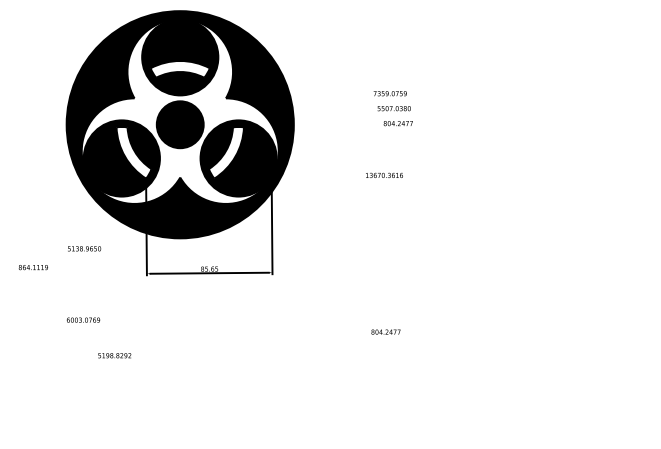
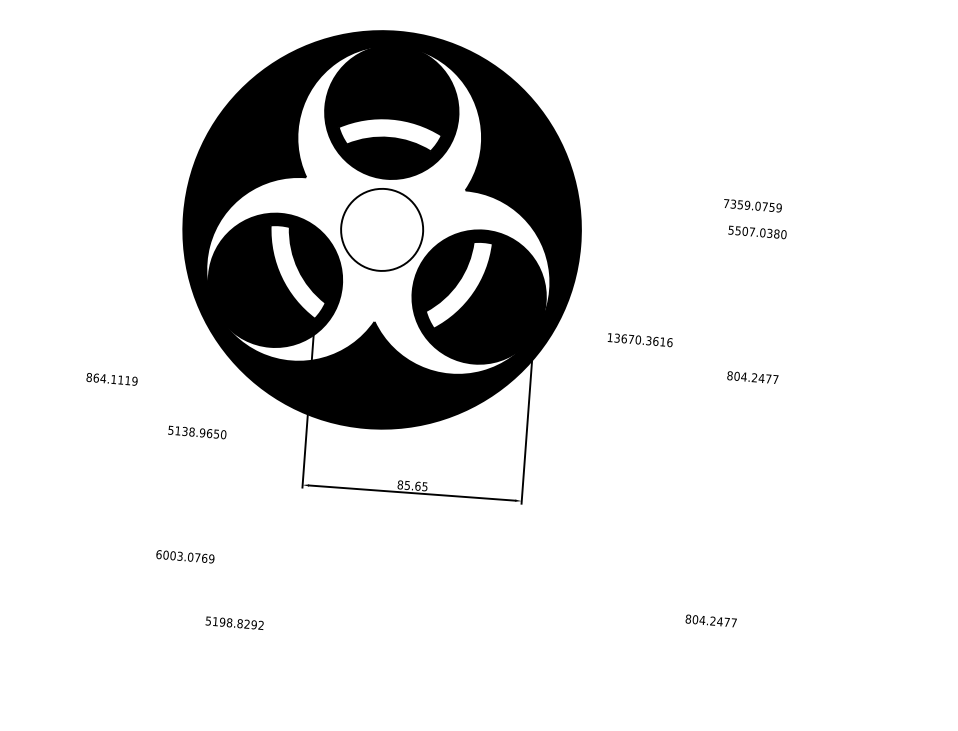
text: (397, 123) -> (751, 377), moved
fill: (179, 124) -> (380, 229), removed
text: (384, 174) -> (640, 338), moved
text: (32, 267) -> (110, 379), moved

